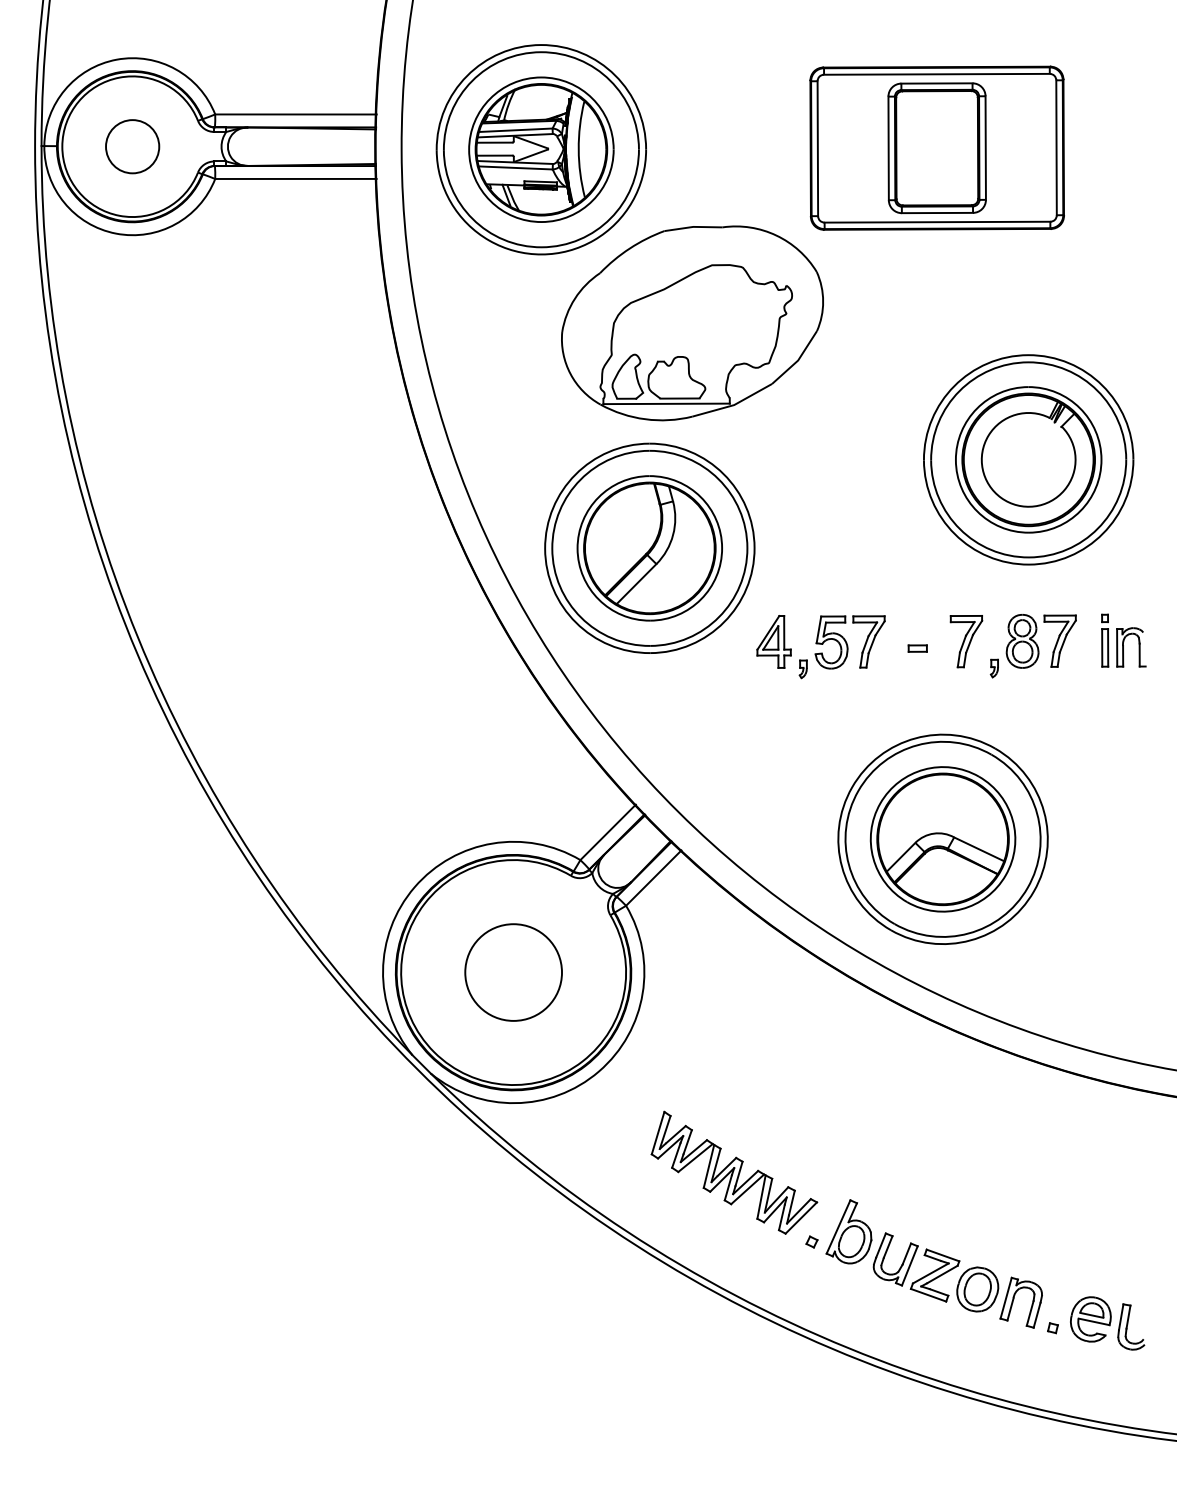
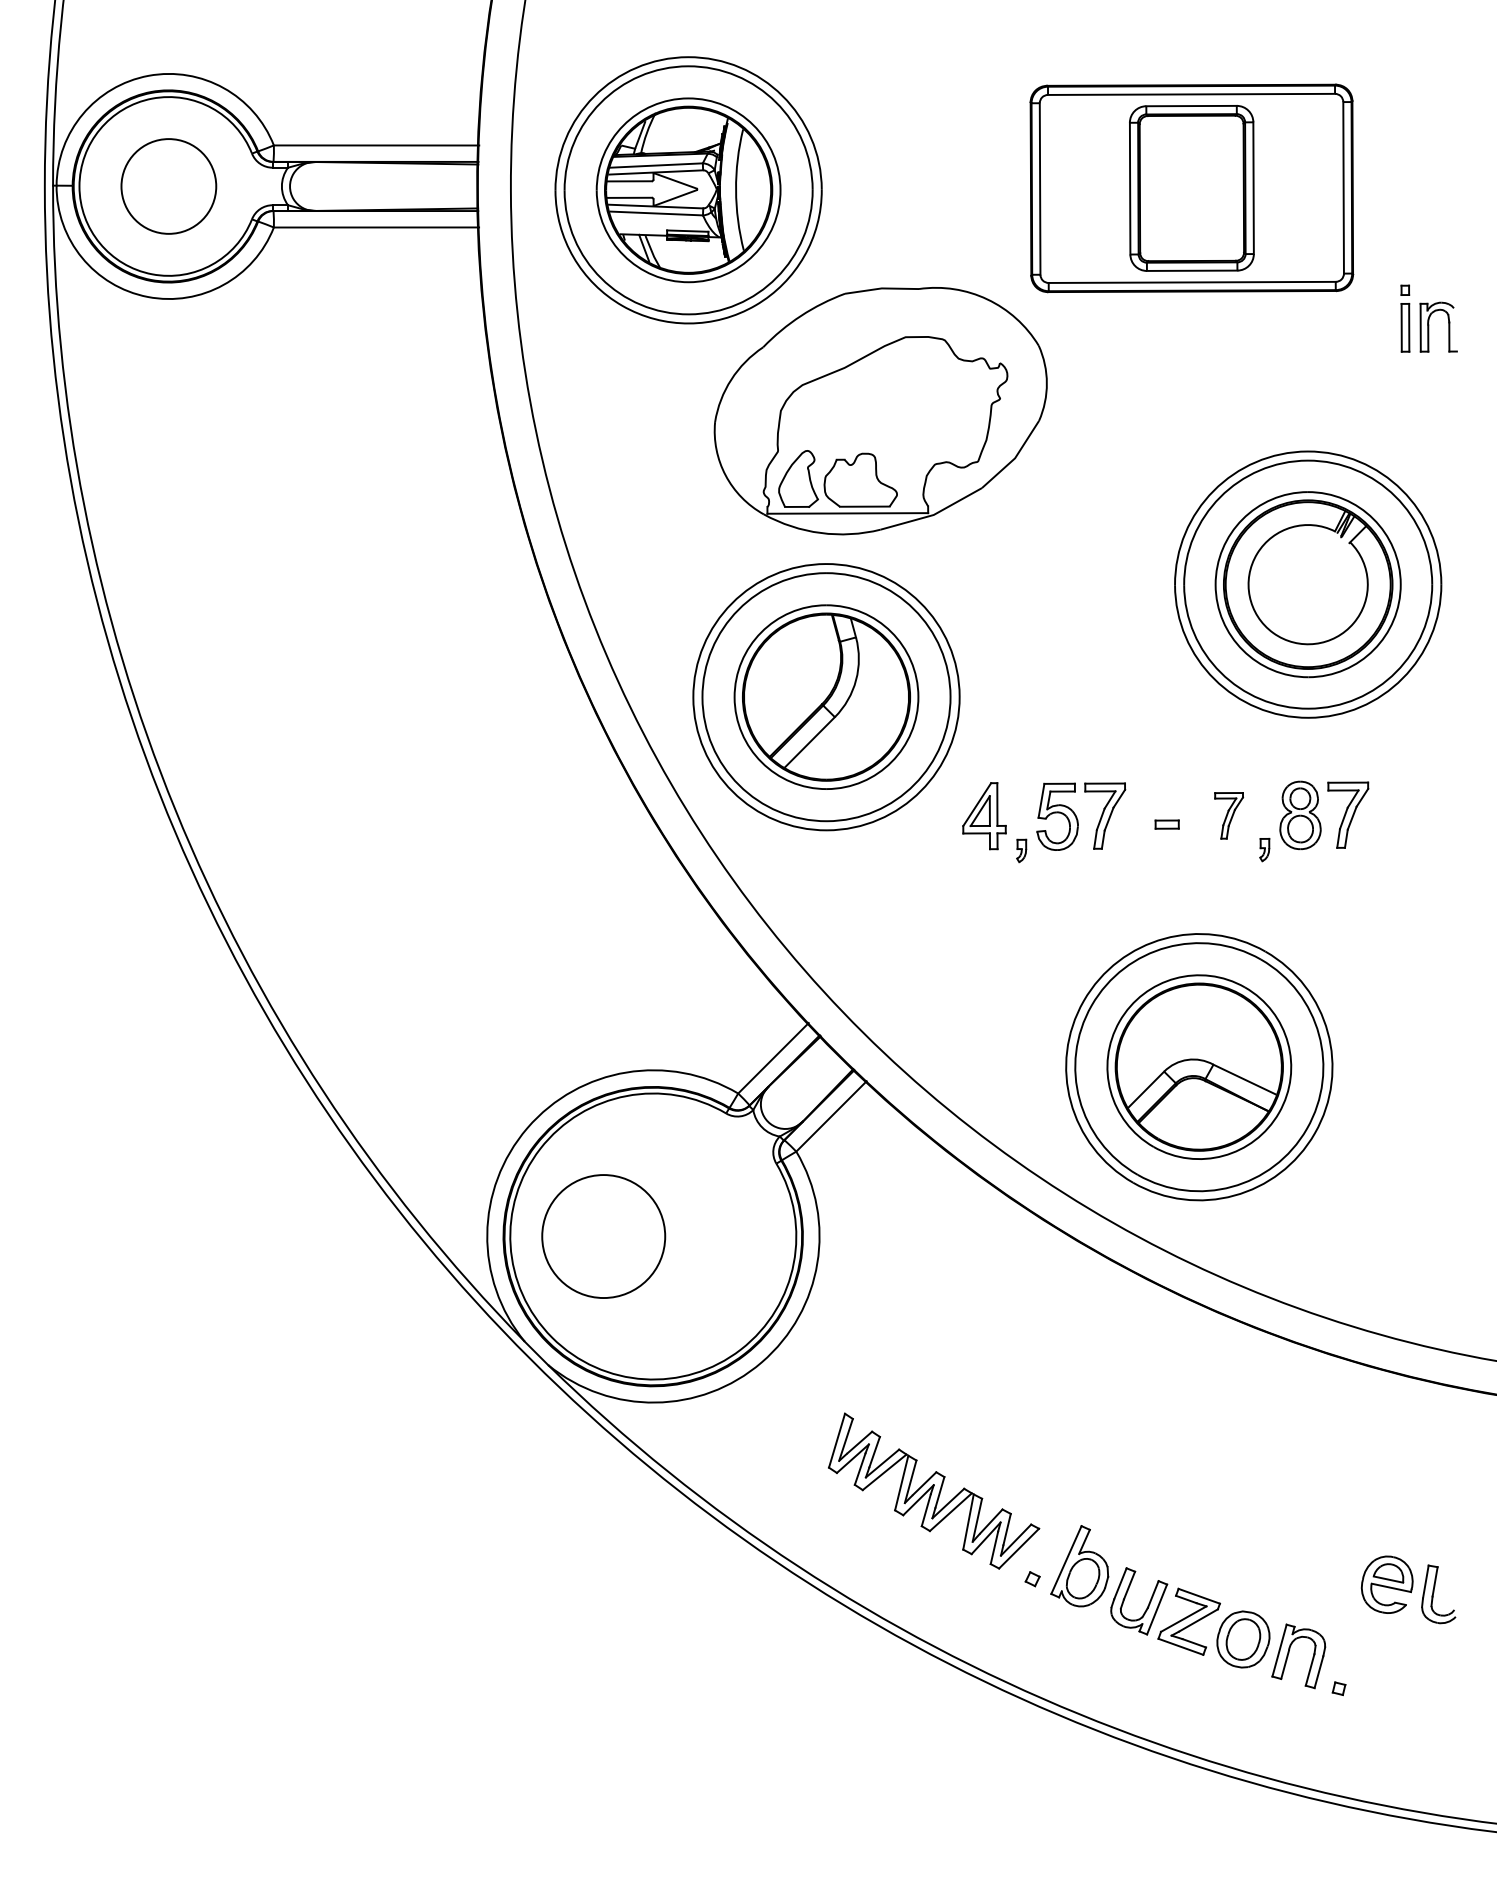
circle: (132, 146) -> (168, 186), size x1.4
part: (1123, 640) -> (1428, 318), moved
part: (966, 641) -> (1229, 815), size x0.7
circle: (513, 972) -> (603, 1236), moved
part: (1107, 1323) -> (1408, 1589), moved

